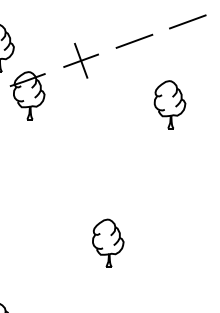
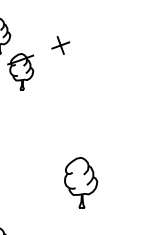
line: (187, 21) -> (140, 15), removed
line: (134, 40) -> (100, 30), removed
part: (80, 60) -> (60, 45), size x0.7
part: (169, 104) -> (127, 78), removed
part: (108, 242) -> (81, 182), size x1.4

